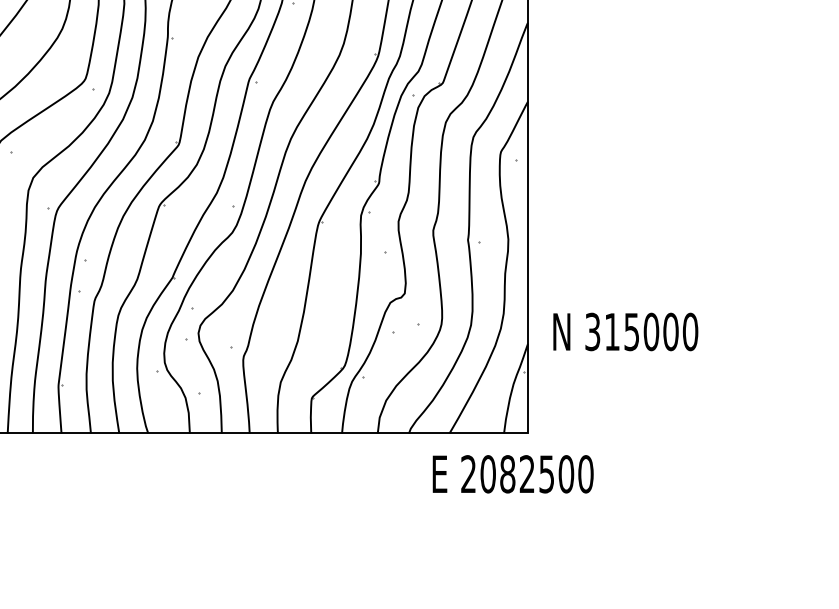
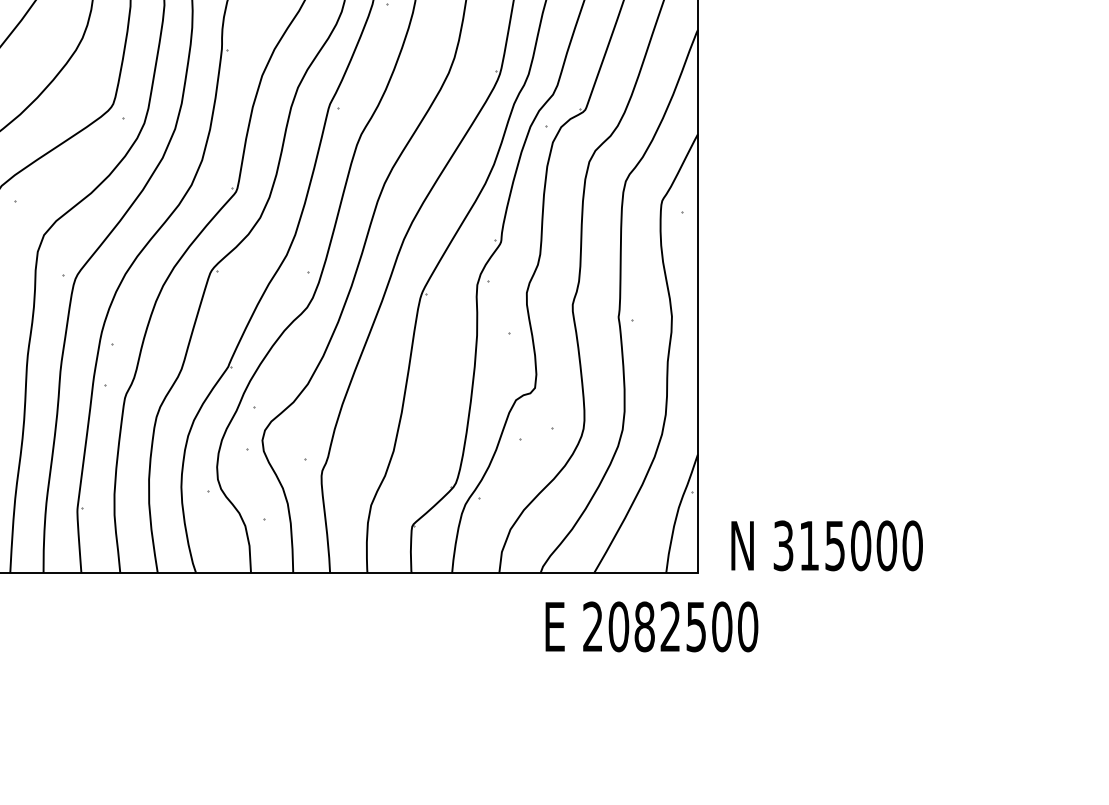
text: (625, 331) -> (826, 545), moved
text: (512, 474) -> (650, 627), moved

